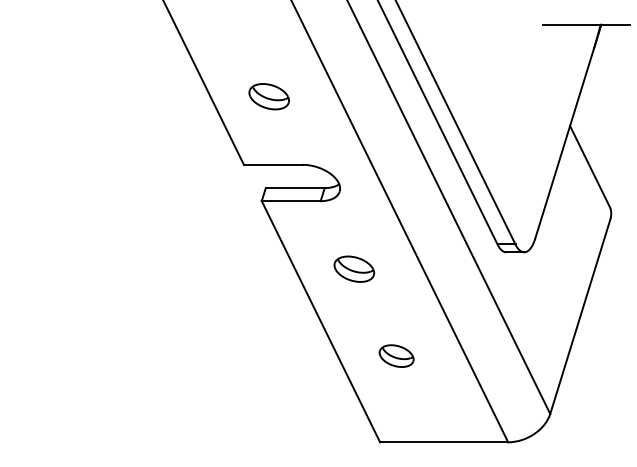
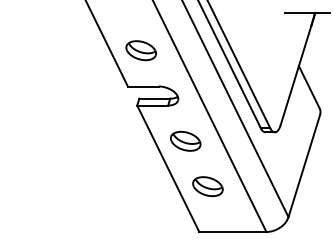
part: (267, 96) -> (140, 50), size x1.43
part: (353, 267) -> (185, 140), size x1.43
part: (395, 355) -> (207, 186), size x1.67

